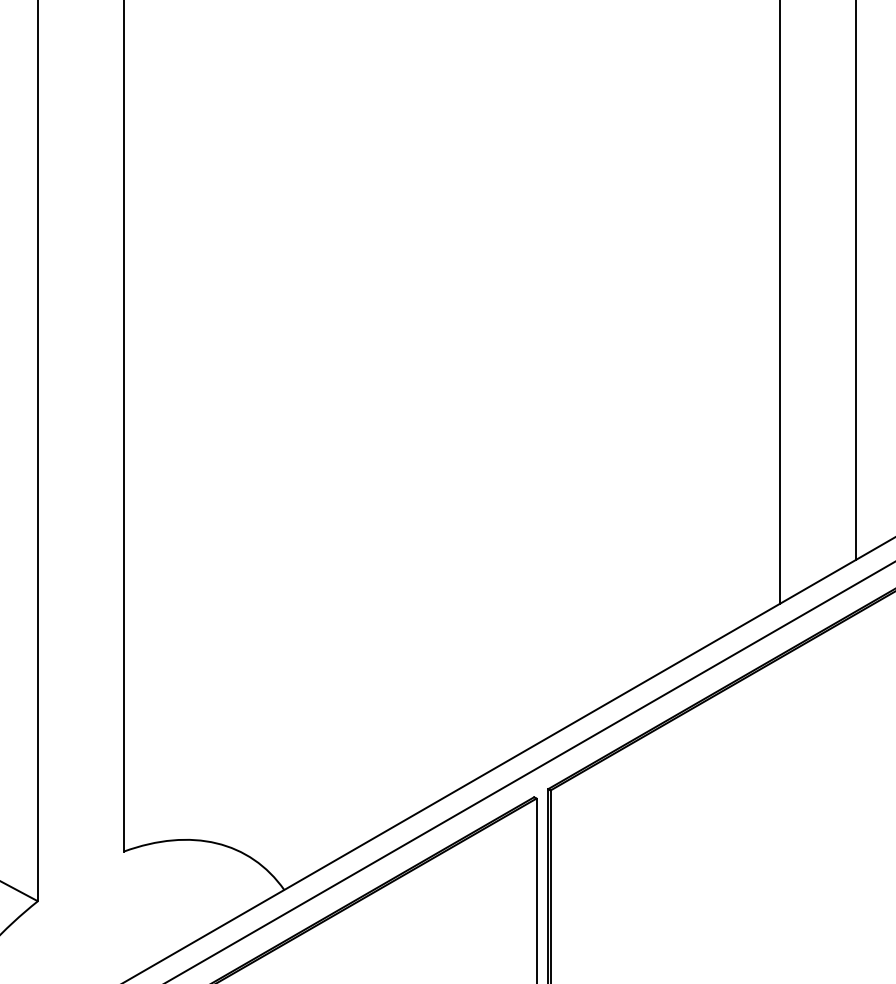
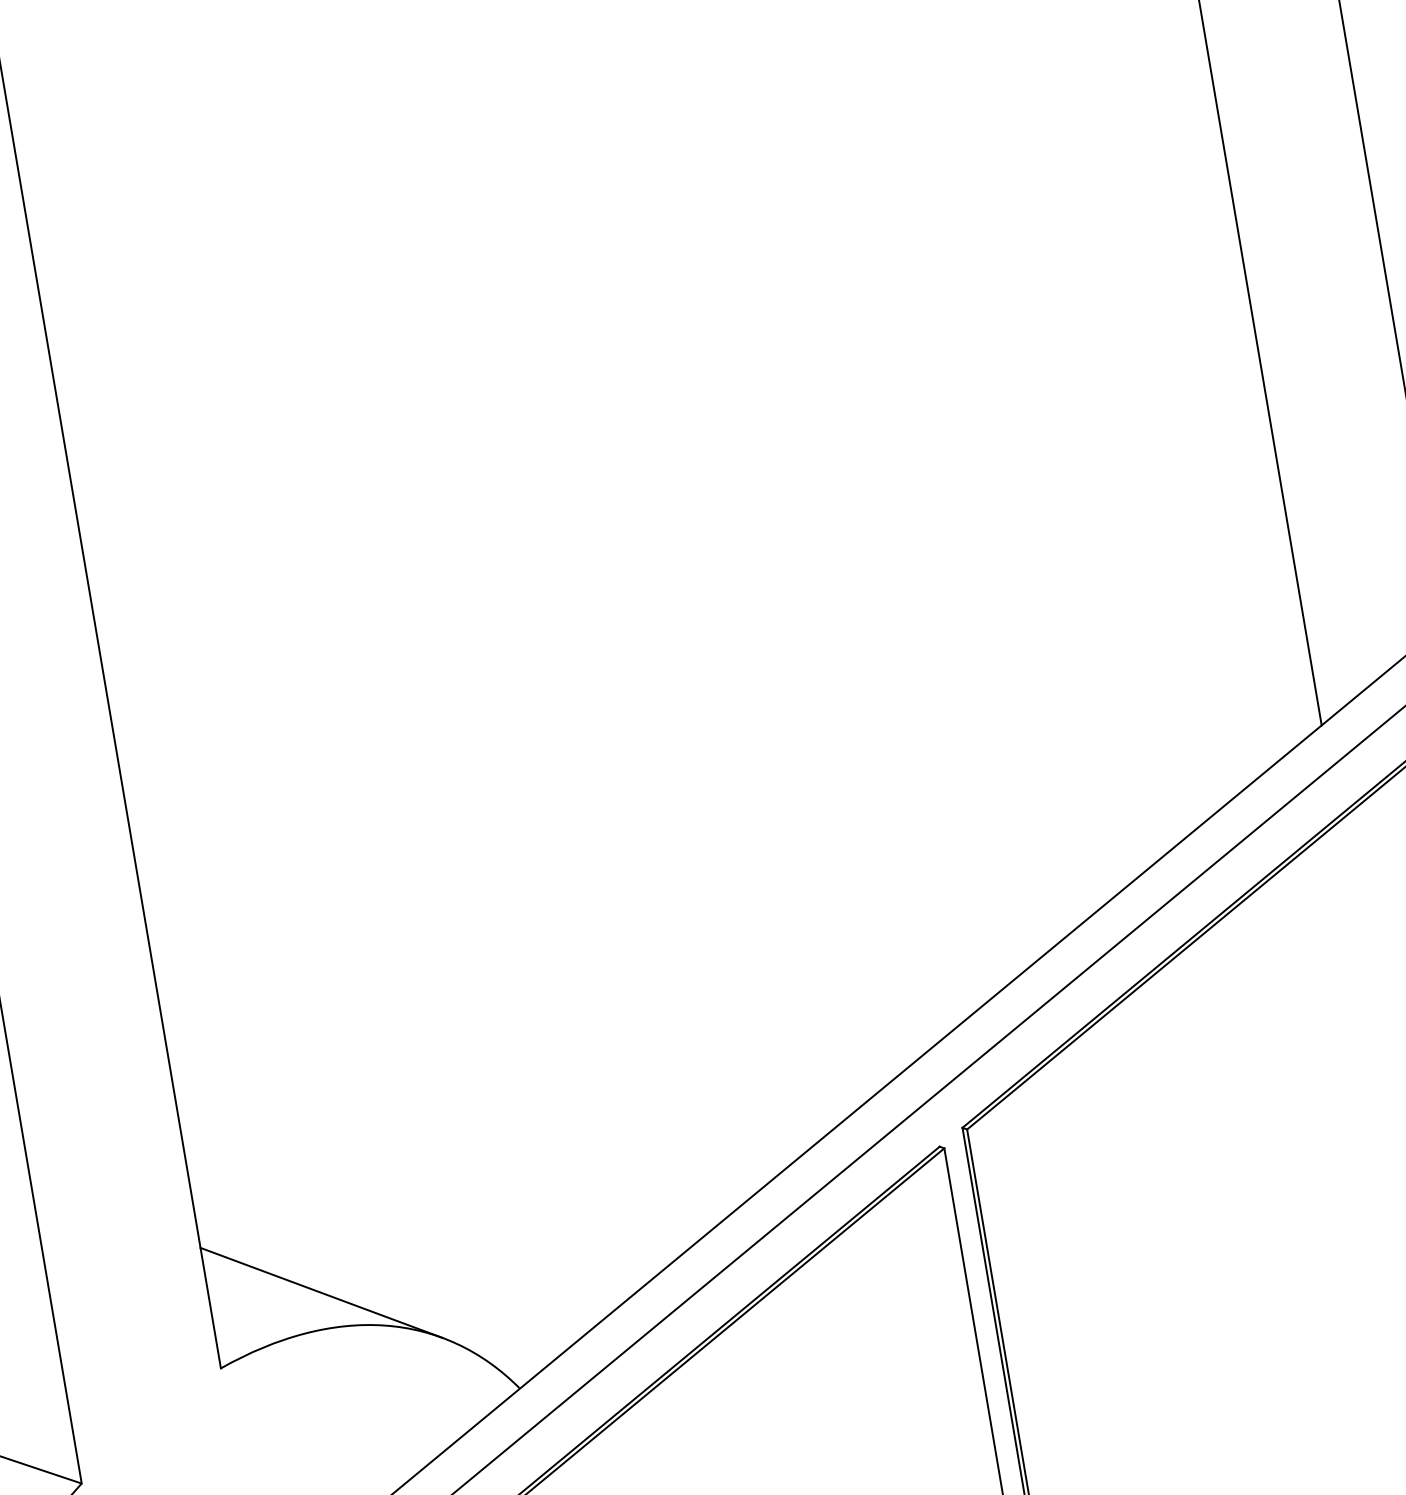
line: (184, 819) -> (319, 1292), added

